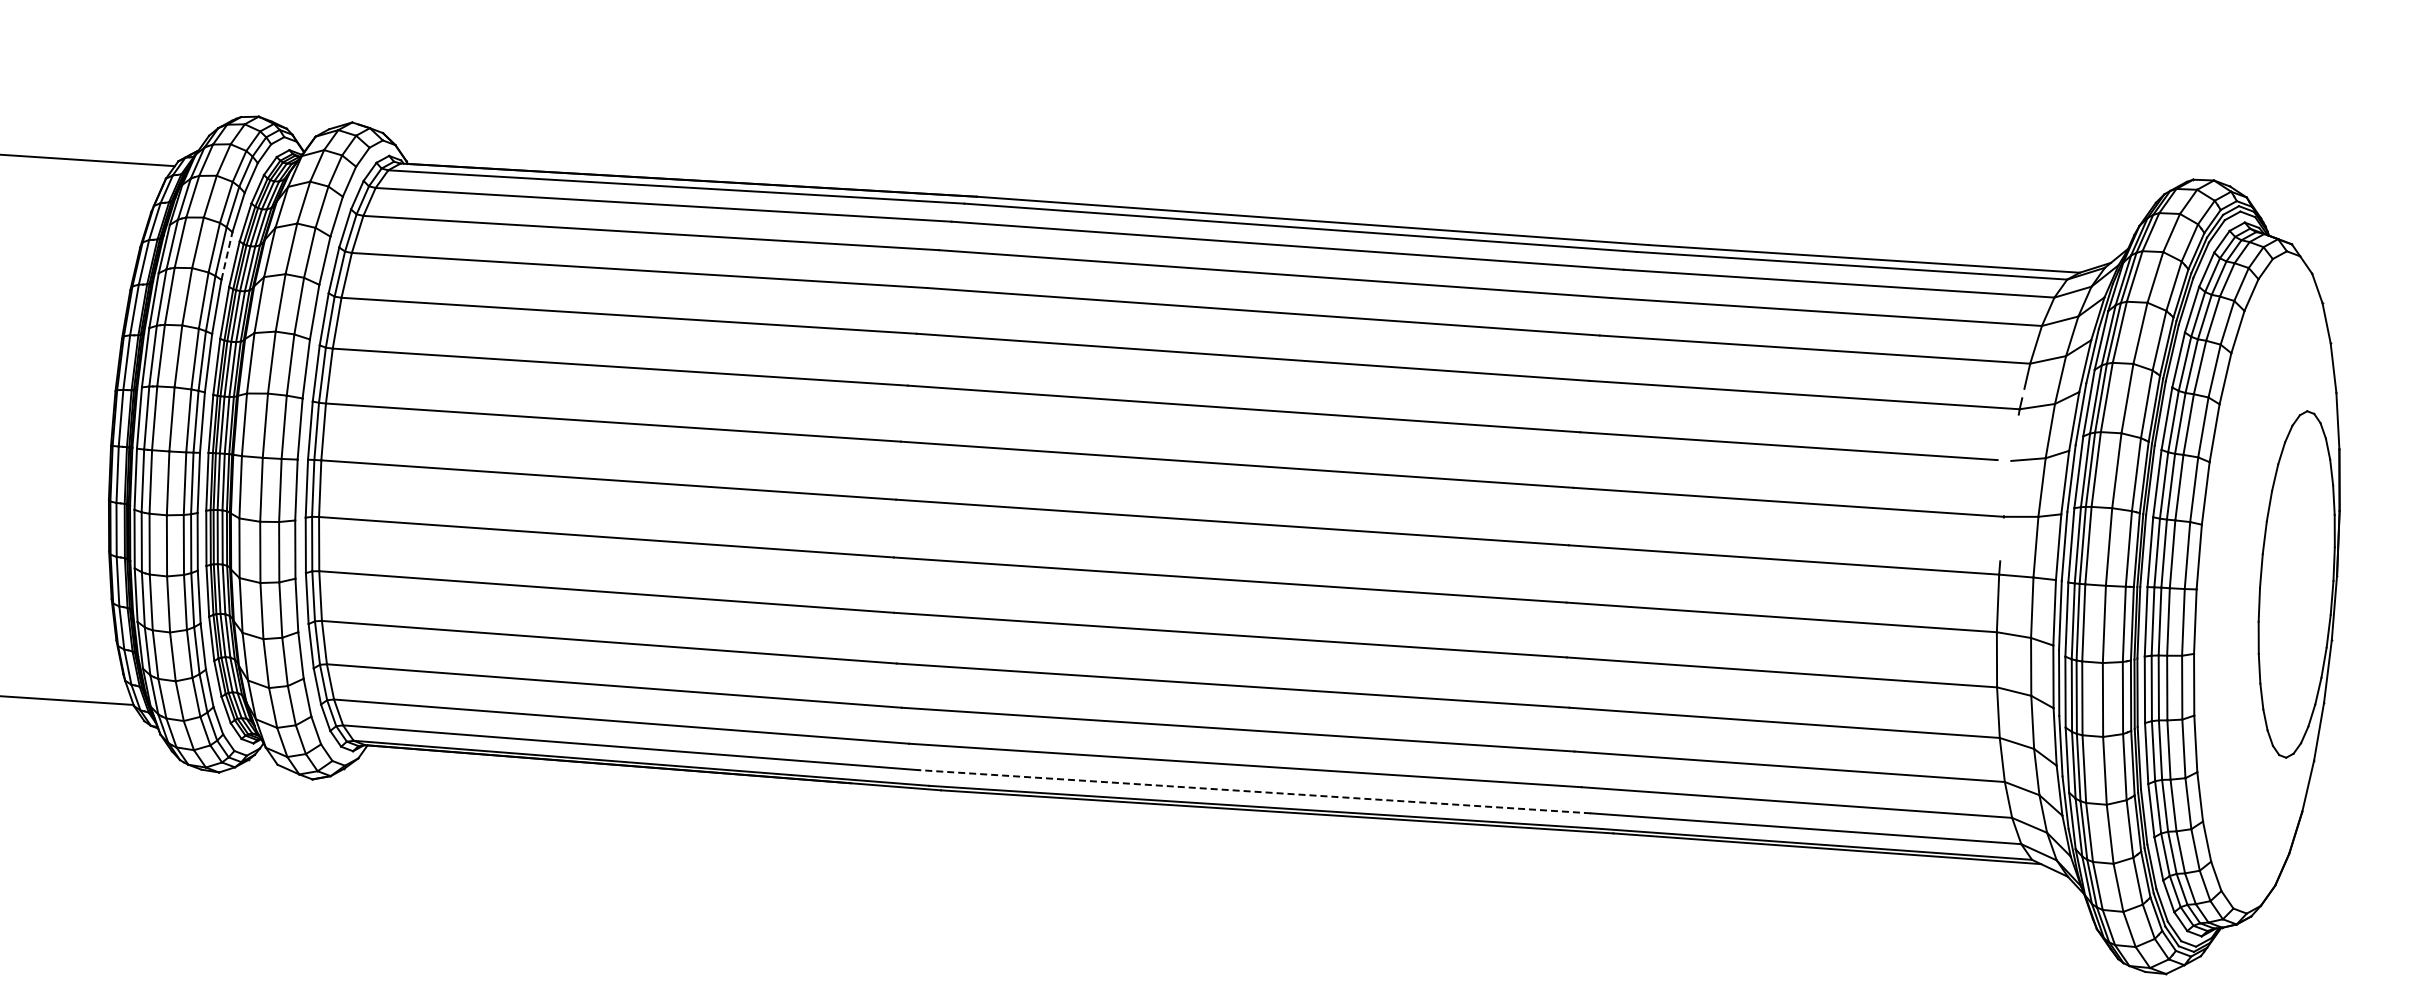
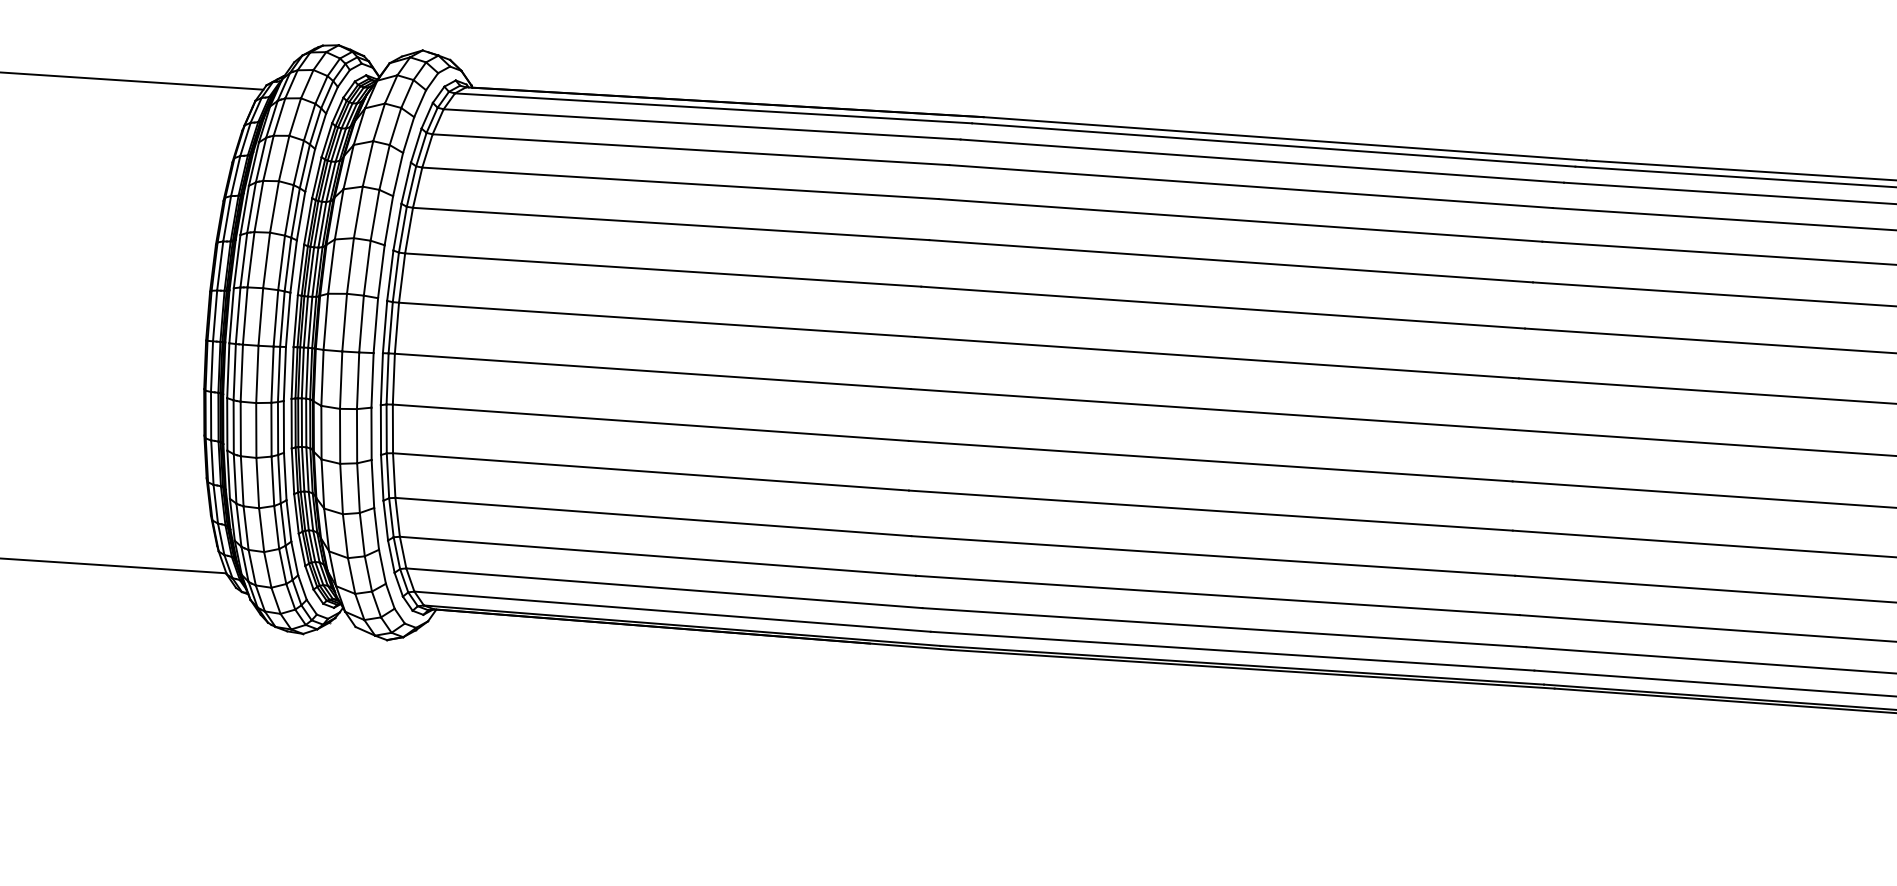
line: (227, 255) -> (310, 169), dashed -> solid
line: (1254, 791) -> (1232, 650), dashed -> solid

